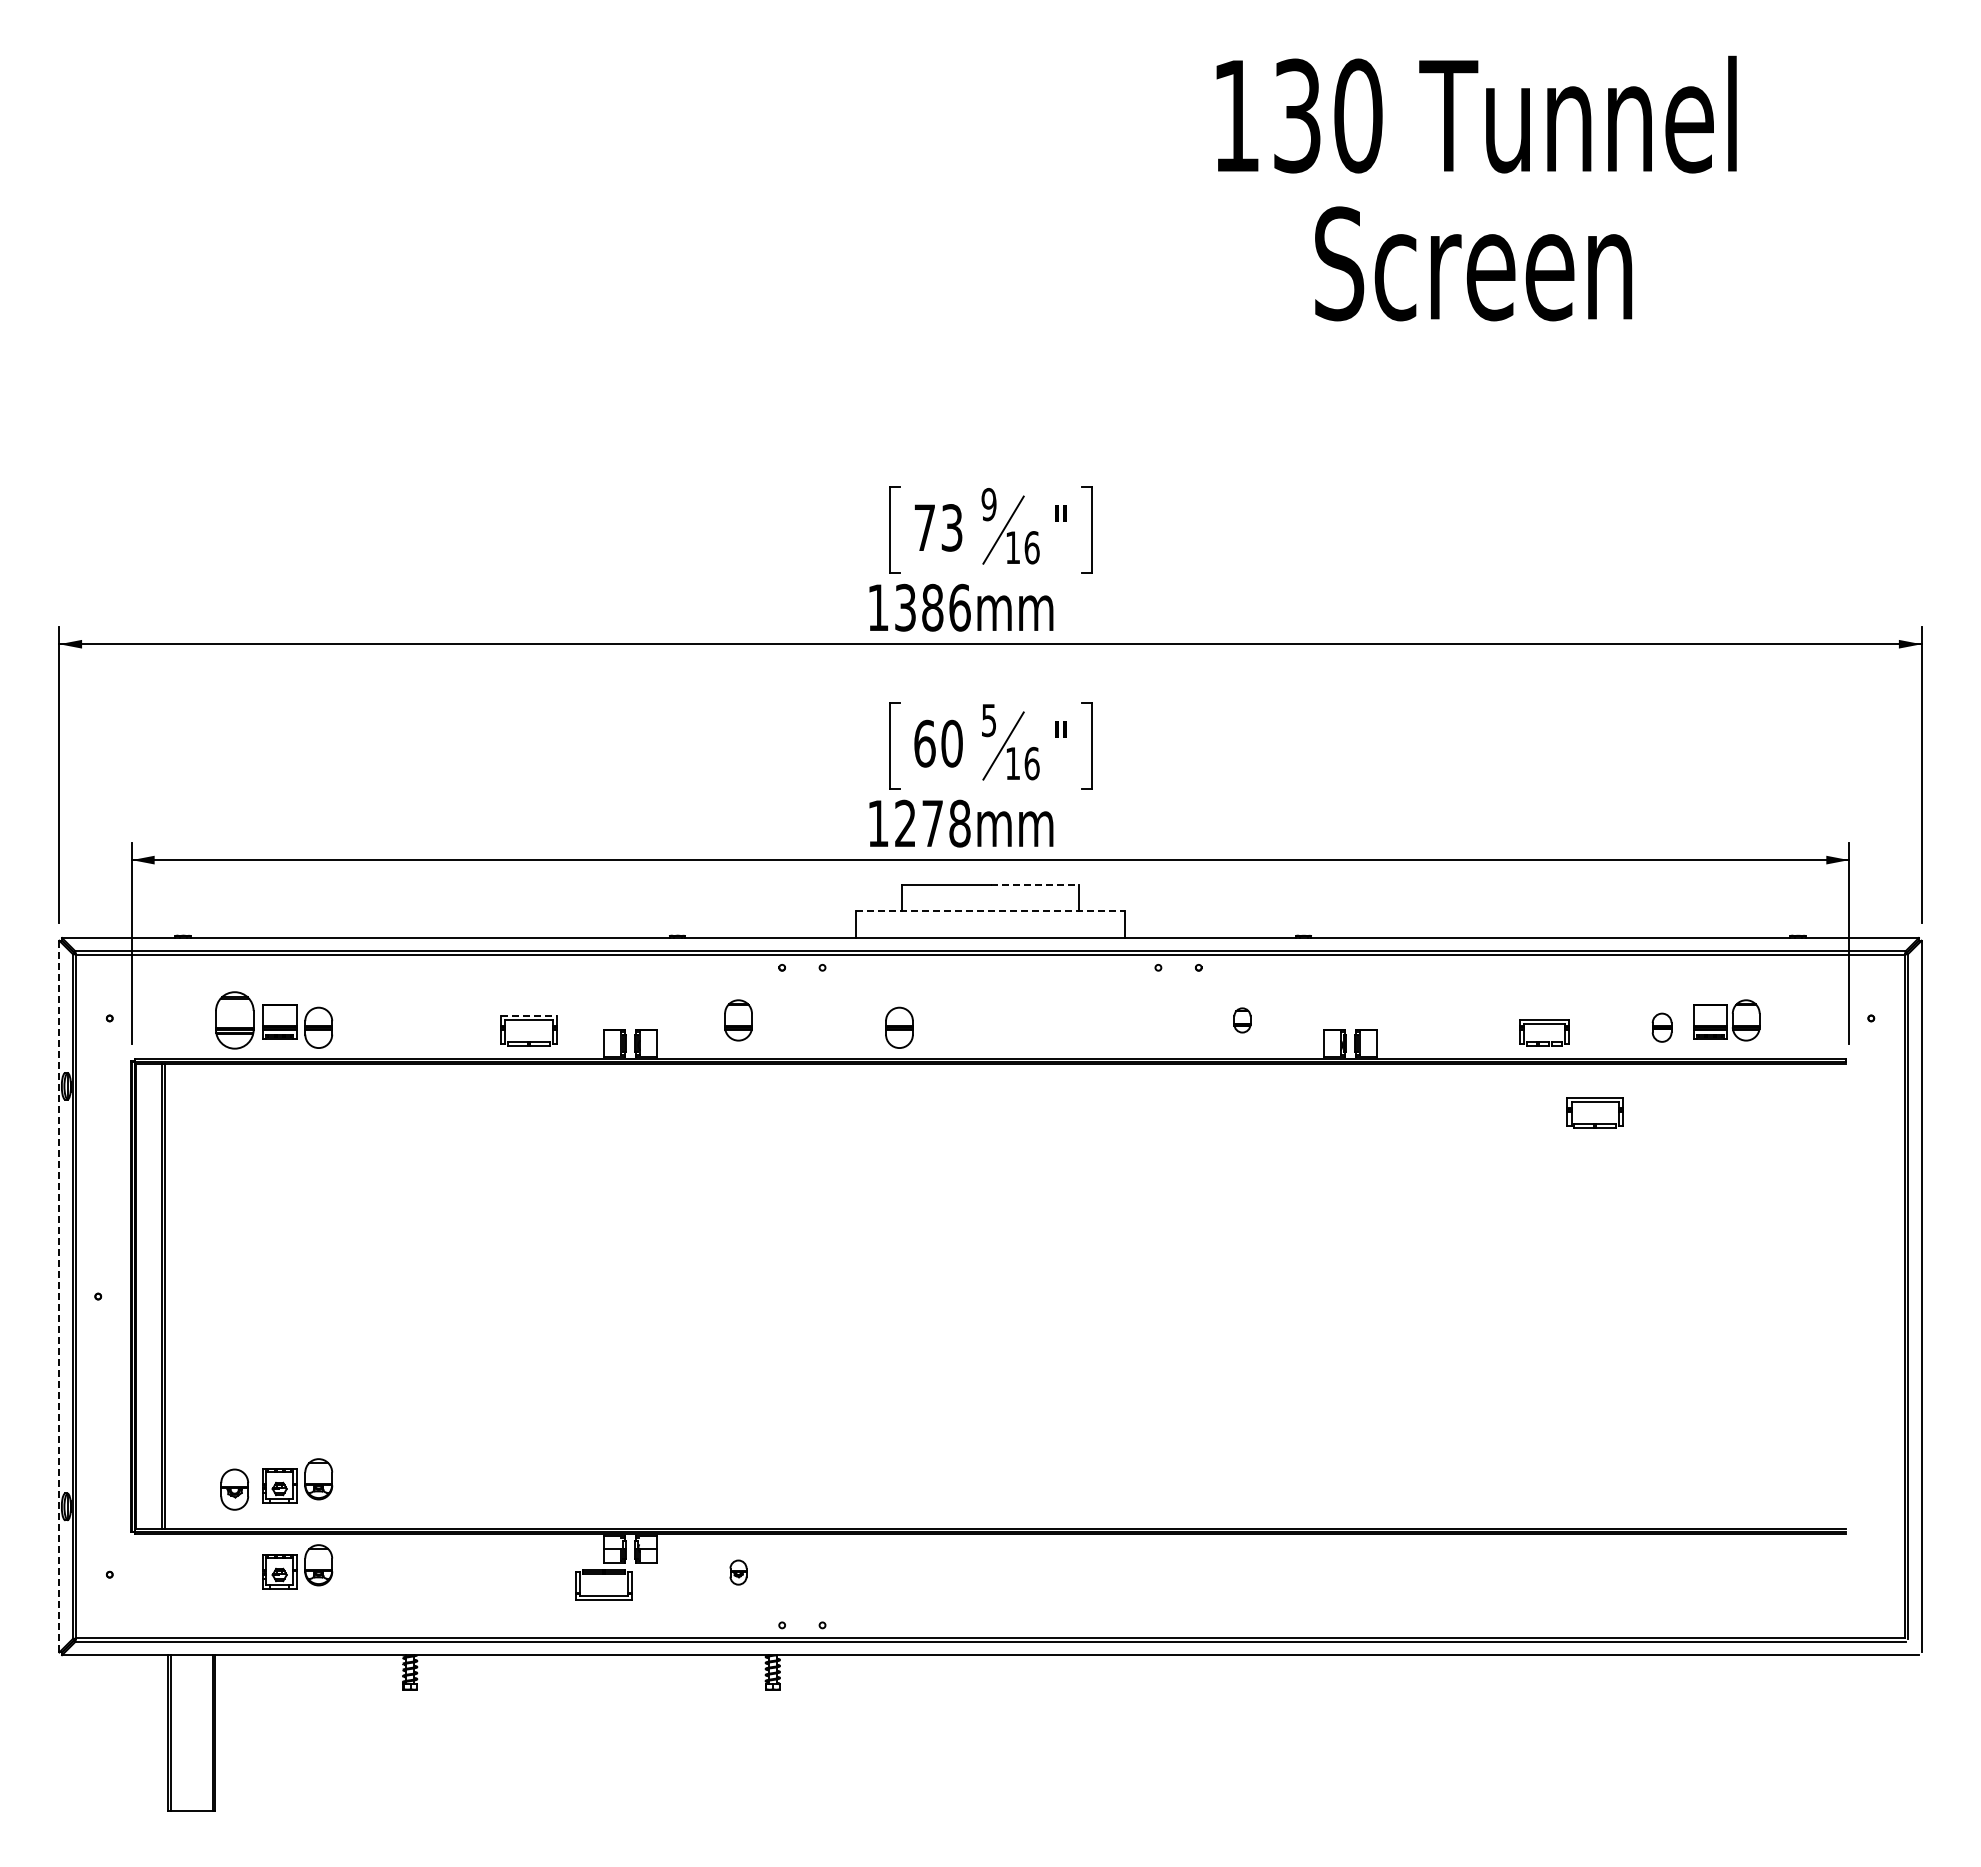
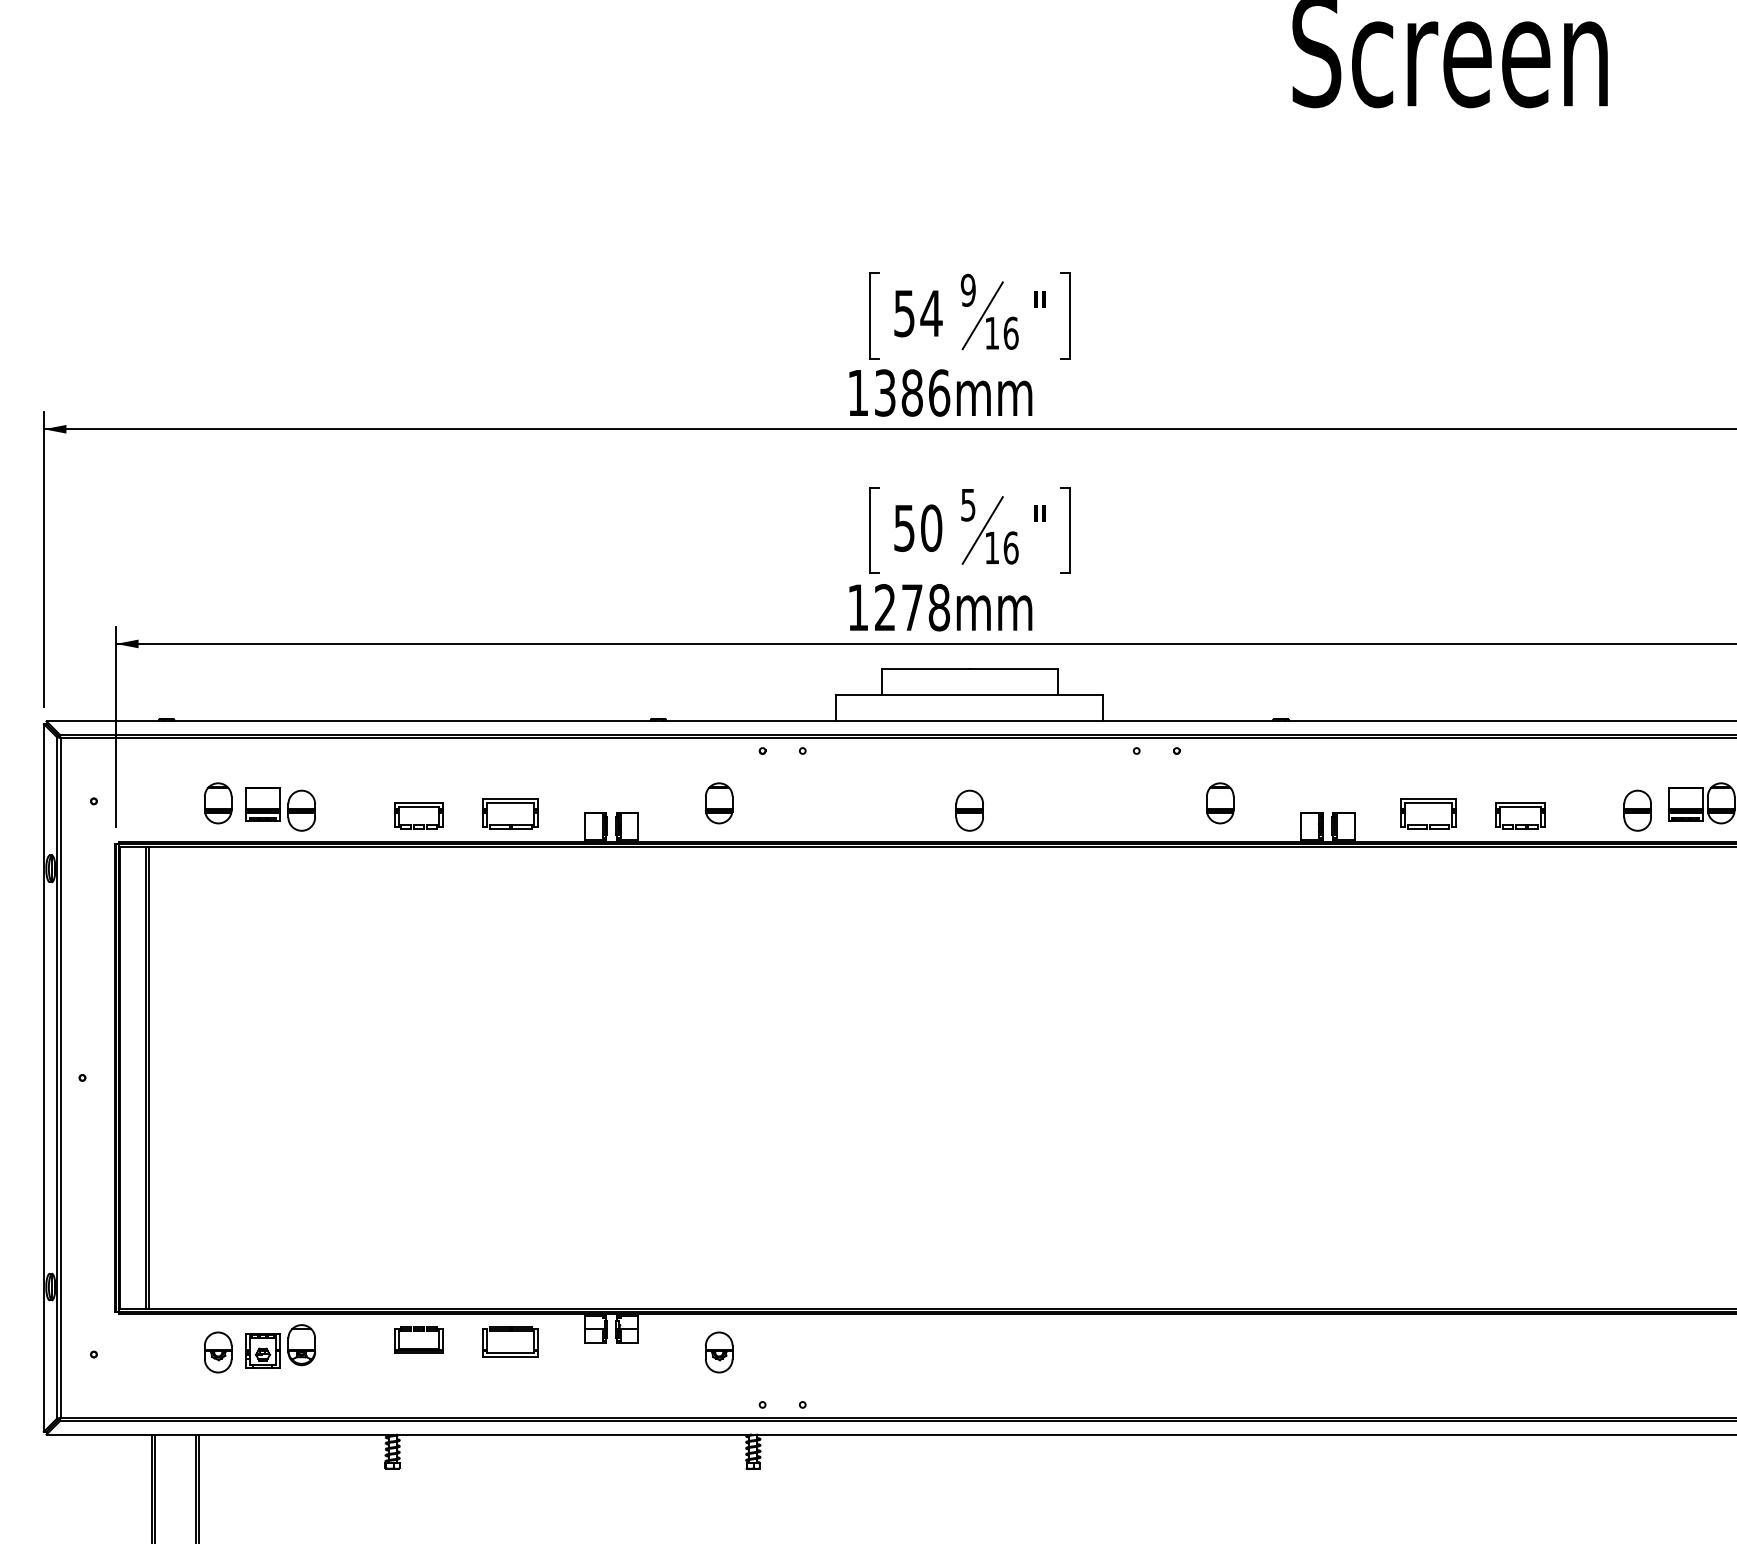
text: (938, 527) -> (918, 313), 73 -> 54
text: (924, 743) -> (904, 527), 60 -> 50
line: (1035, 885) -> (1014, 669), dashed -> solid
line: (991, 911) -> (970, 695), dashed -> solid
line: (529, 1015) -> (511, 798), dashed -> solid
part: (234, 1020) -> (217, 803), size x0.71
part: (1242, 1020) -> (1220, 803), size x1.67
part: (436, 1024) -> (418, 807), added
part: (899, 1027) -> (969, 810), moved
part: (1661, 1027) -> (1637, 810), size x1.43
part: (1594, 1102) -> (1428, 803), moved
line: (59, 1296) -> (43, 1077), dashed -> solid
part: (297, 1480) -> (280, 1260), removed
part: (234, 1489) -> (217, 1352), moved
part: (436, 1551) -> (418, 1331), added
part: (738, 1572) -> (719, 1352), size x1.67
part: (603, 1574) -> (510, 1331), moved

